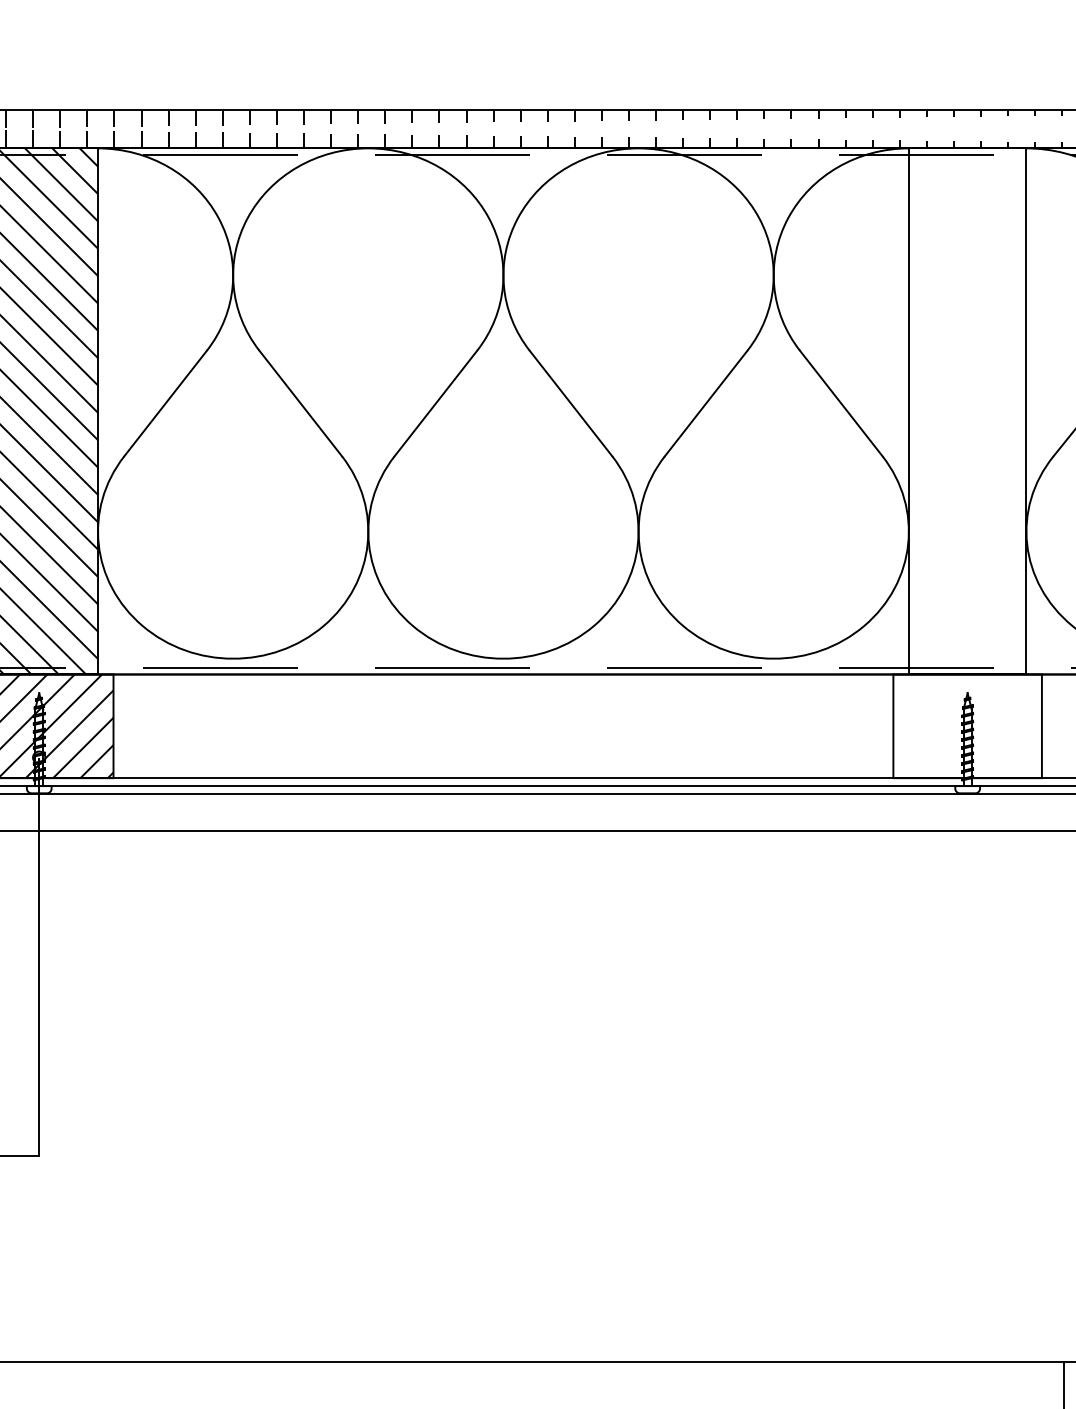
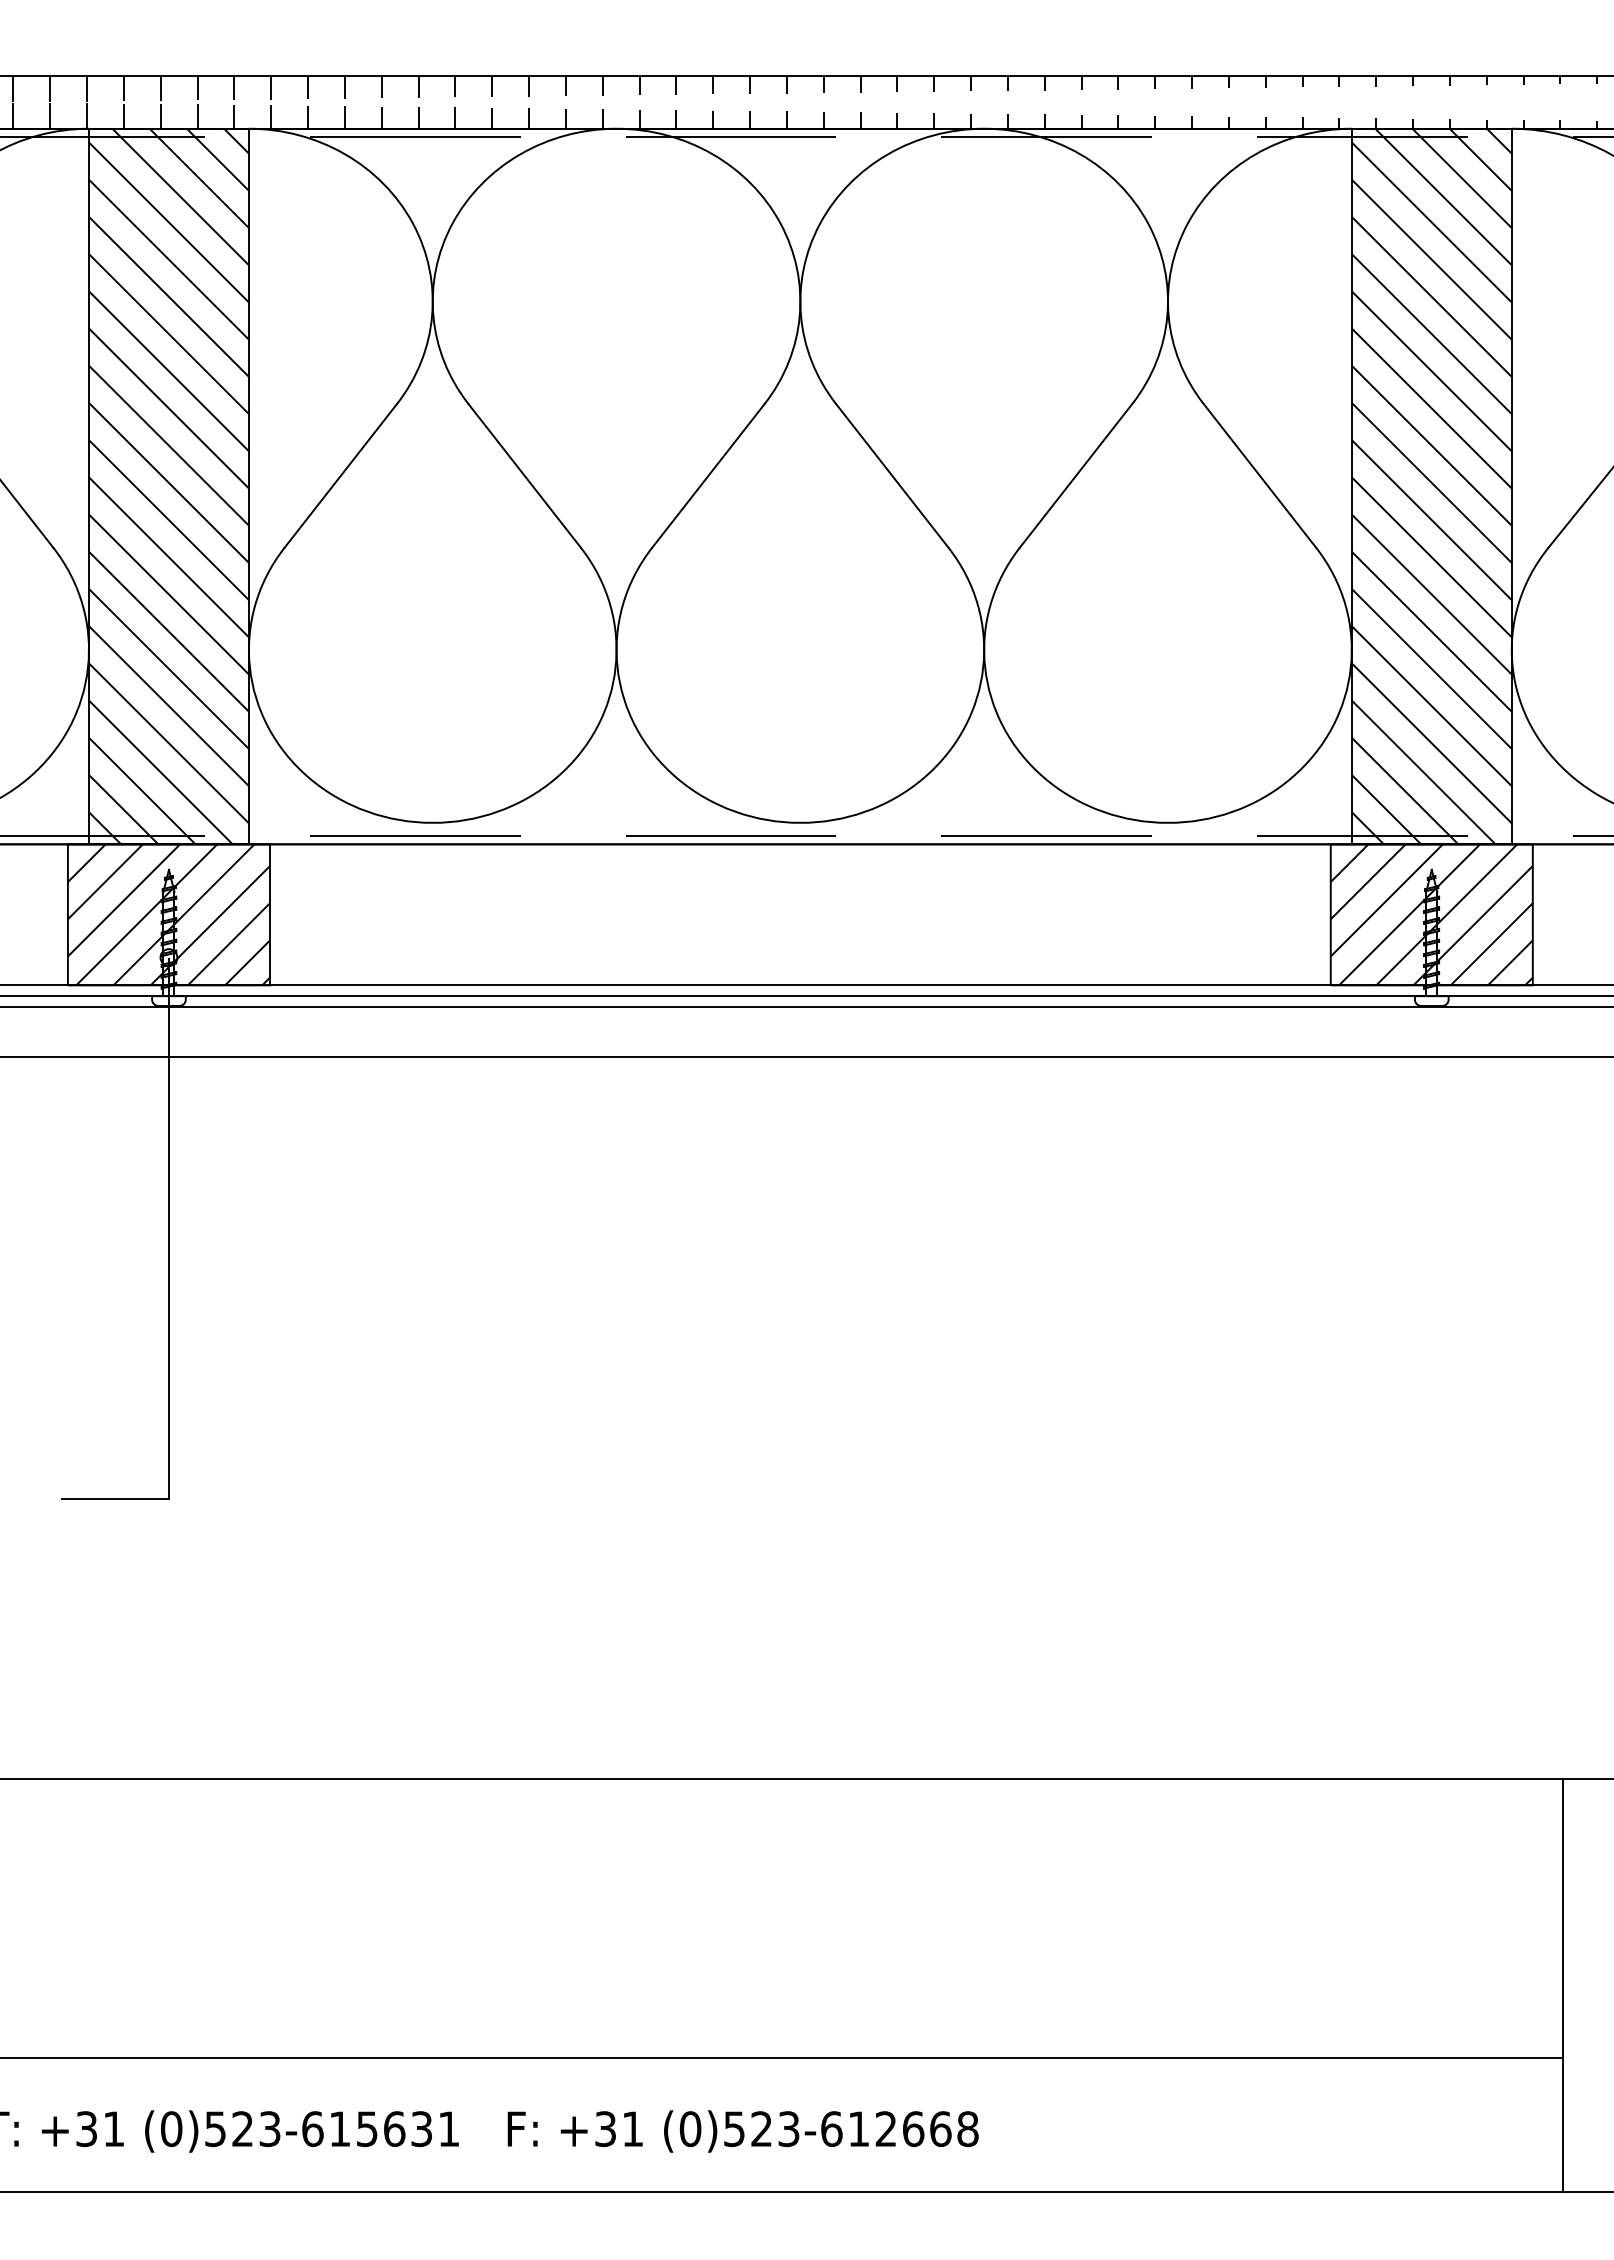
hatch: (967, 411) -> (1431, 486), added
hatch: (967, 726) -> (1431, 914), added

